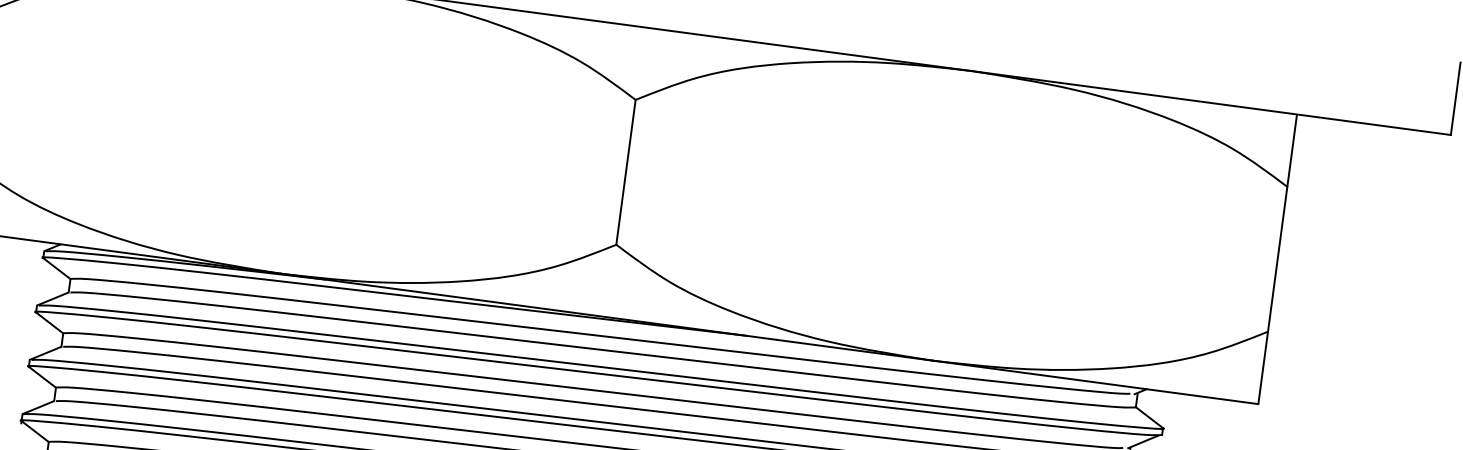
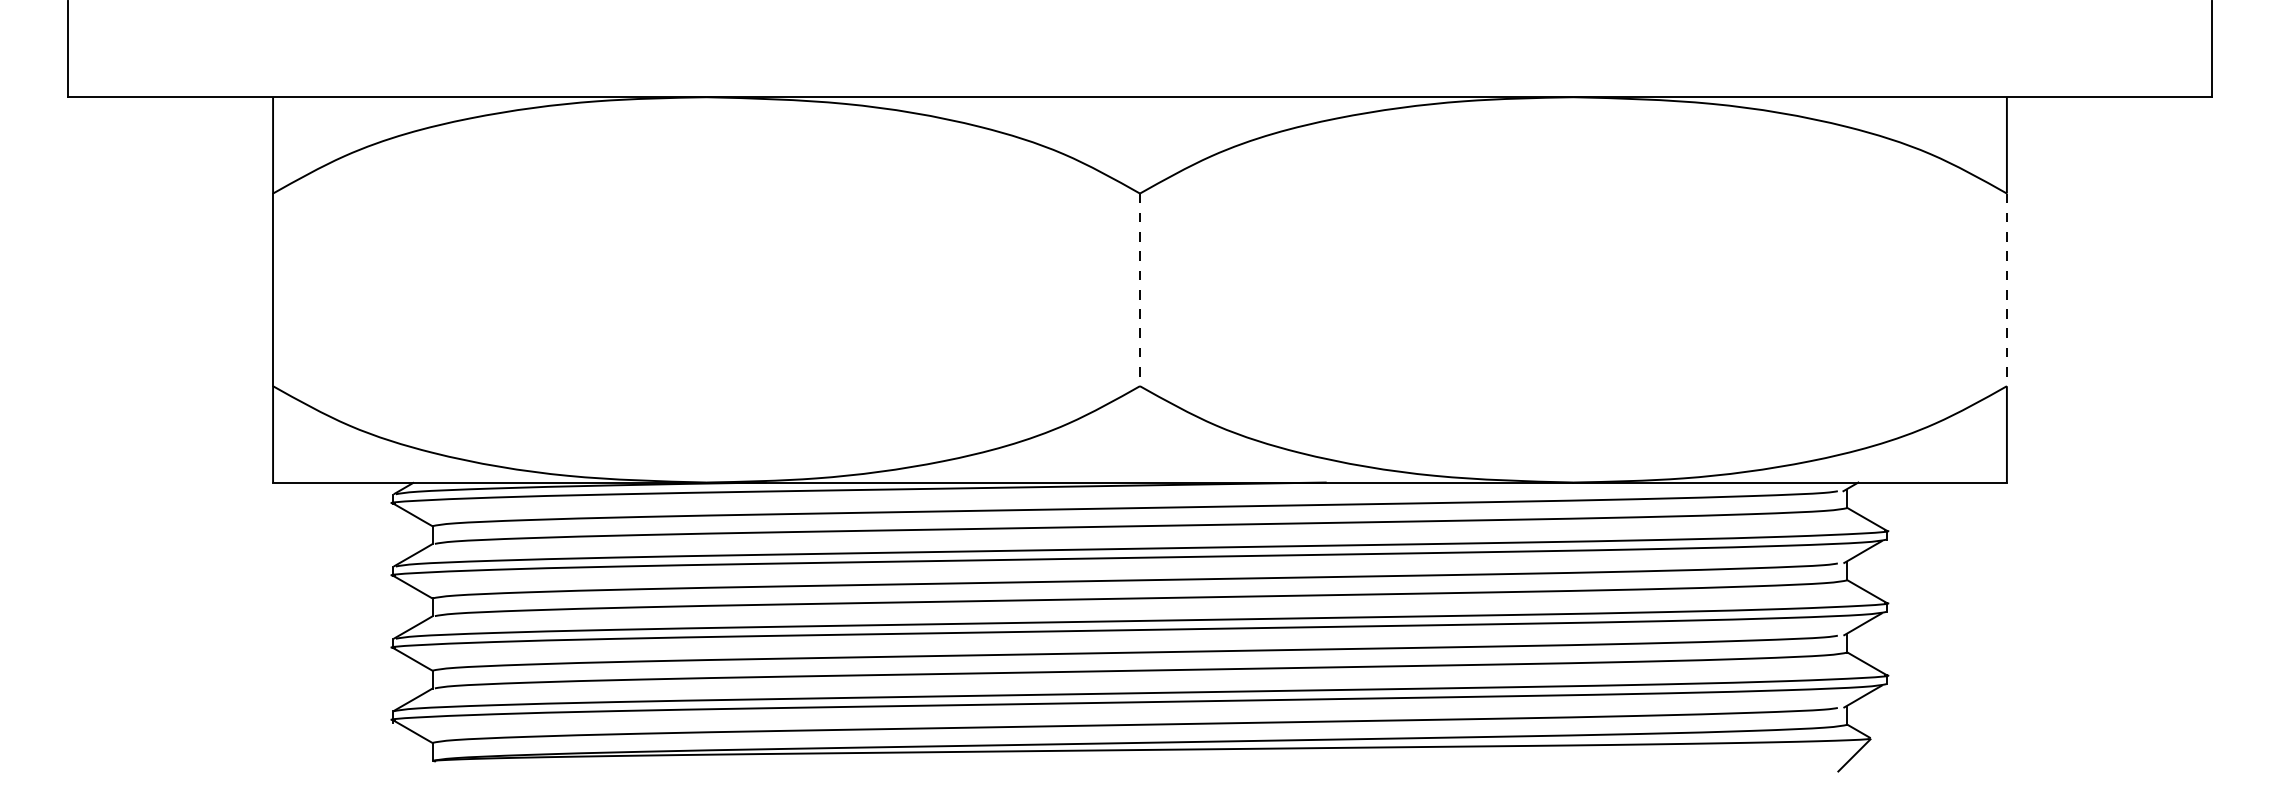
line: (625, 172) -> (1139, 290), solid -> dashed
line: (1277, 259) -> (2006, 290), solid -> dashed

